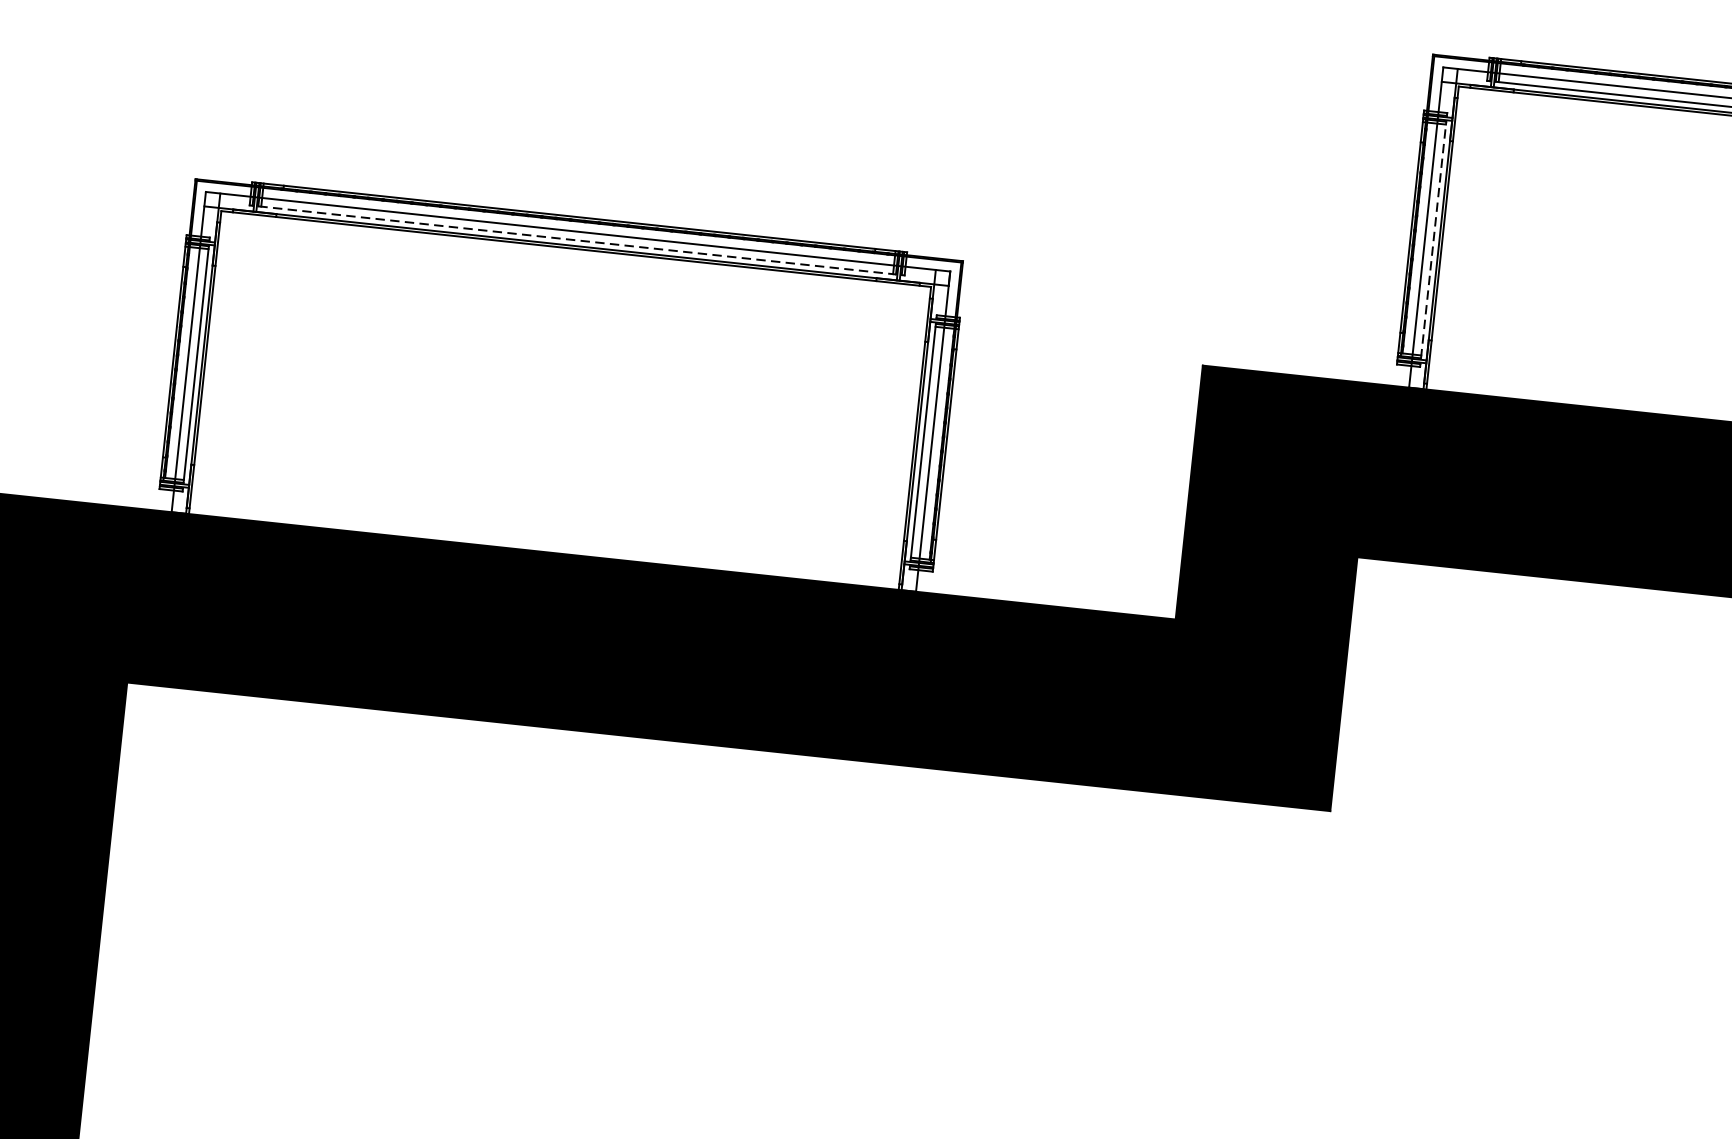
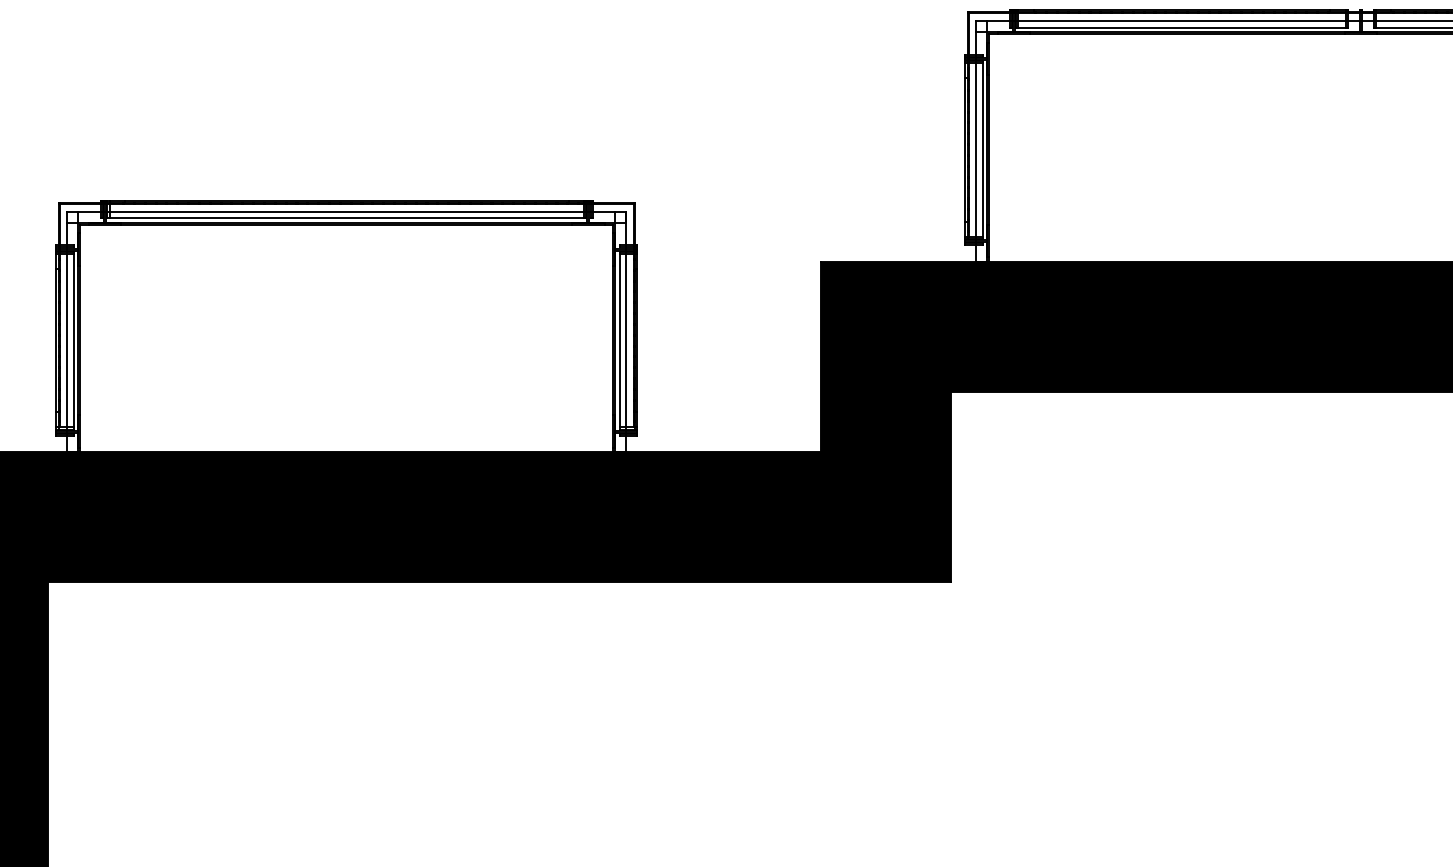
line: (578, 240) -> (347, 218), dashed -> solid
line: (1433, 240) -> (982, 150), dashed -> solid

